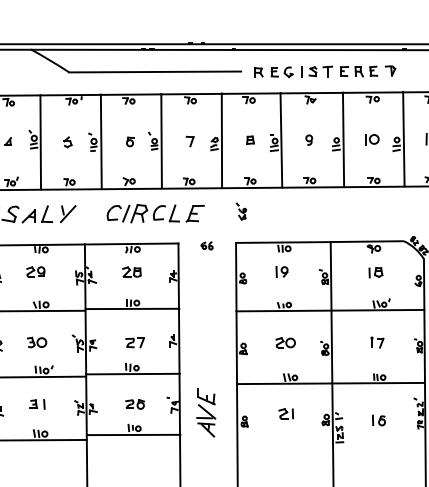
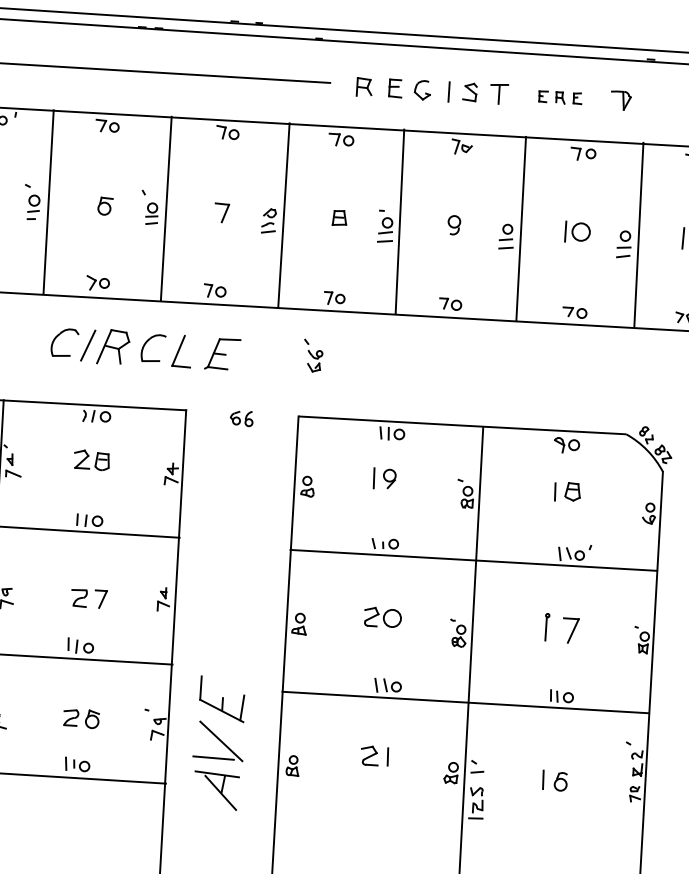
part: (359, 71) -> (560, 97), size x0.6
part: (377, 342) -> (561, 628), size x1.4
part: (206, 412) -> (219, 743), size x1.4

